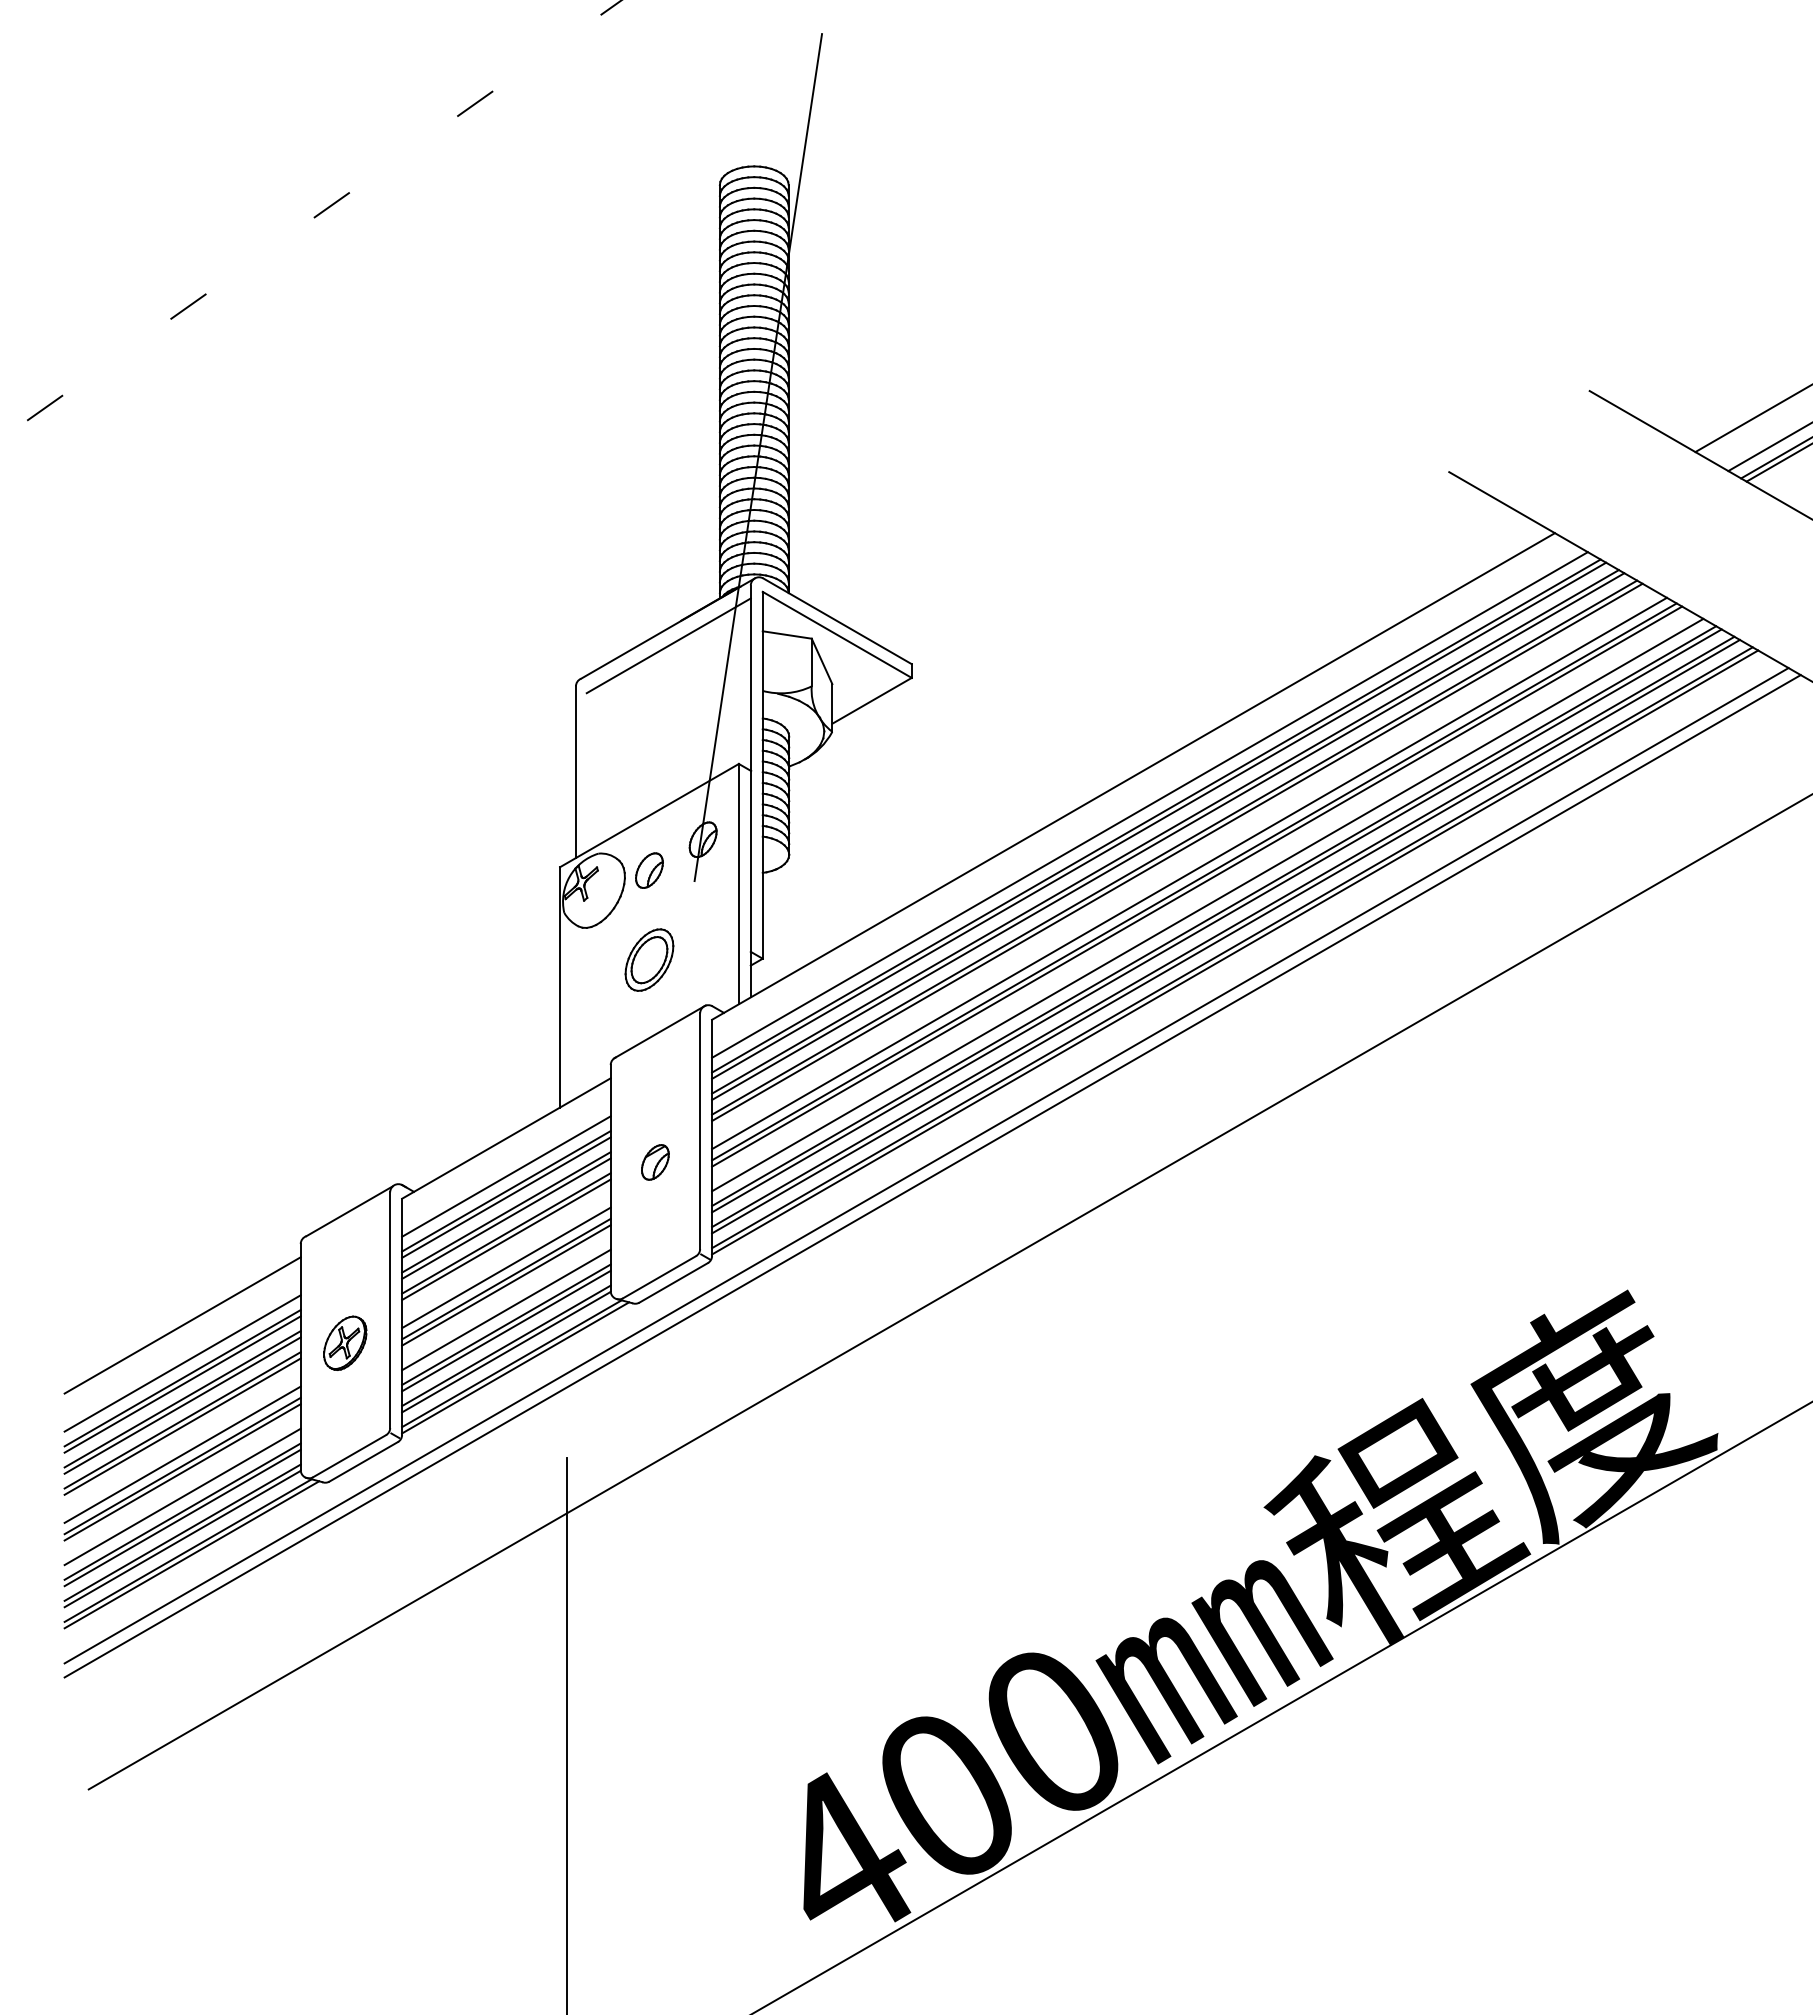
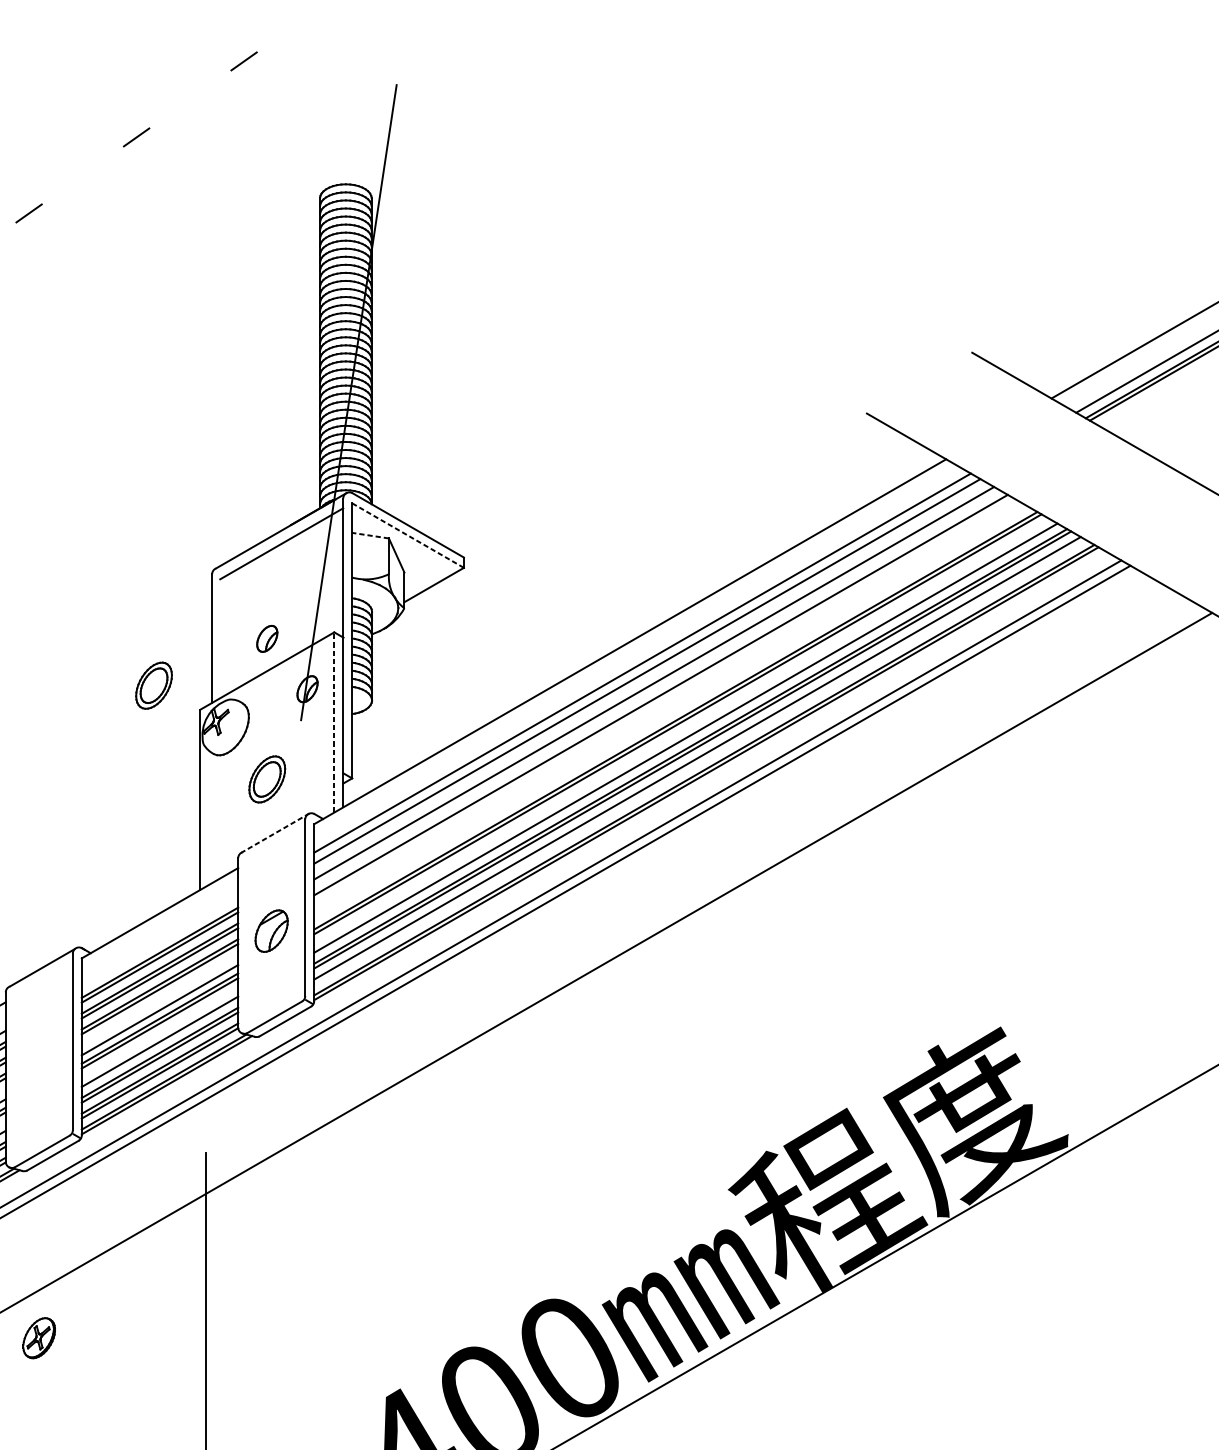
line: (787, 635) -> (370, 536), solid -> dashed
line: (837, 635) -> (408, 536), solid -> dashed
line: (1159, 820) -> (649, 674), removed
part: (498, 834) -> (154, 685), added
line: (1168, 836) -> (656, 686), removed
line: (1177, 852) -> (663, 698), removed
part: (649, 870) -> (267, 638), moved
line: (1189, 873) -> (672, 714), removed
line: (738, 883) -> (334, 722), solid -> dashed
line: (1225, 936) -> (699, 761), removed
line: (660, 1031) -> (275, 832), solid -> dashed
part: (655, 1162) -> (271, 931), size x1.6
line: (506, 1176) -> (160, 941), removed
part: (345, 1342) -> (39, 1337), moved

